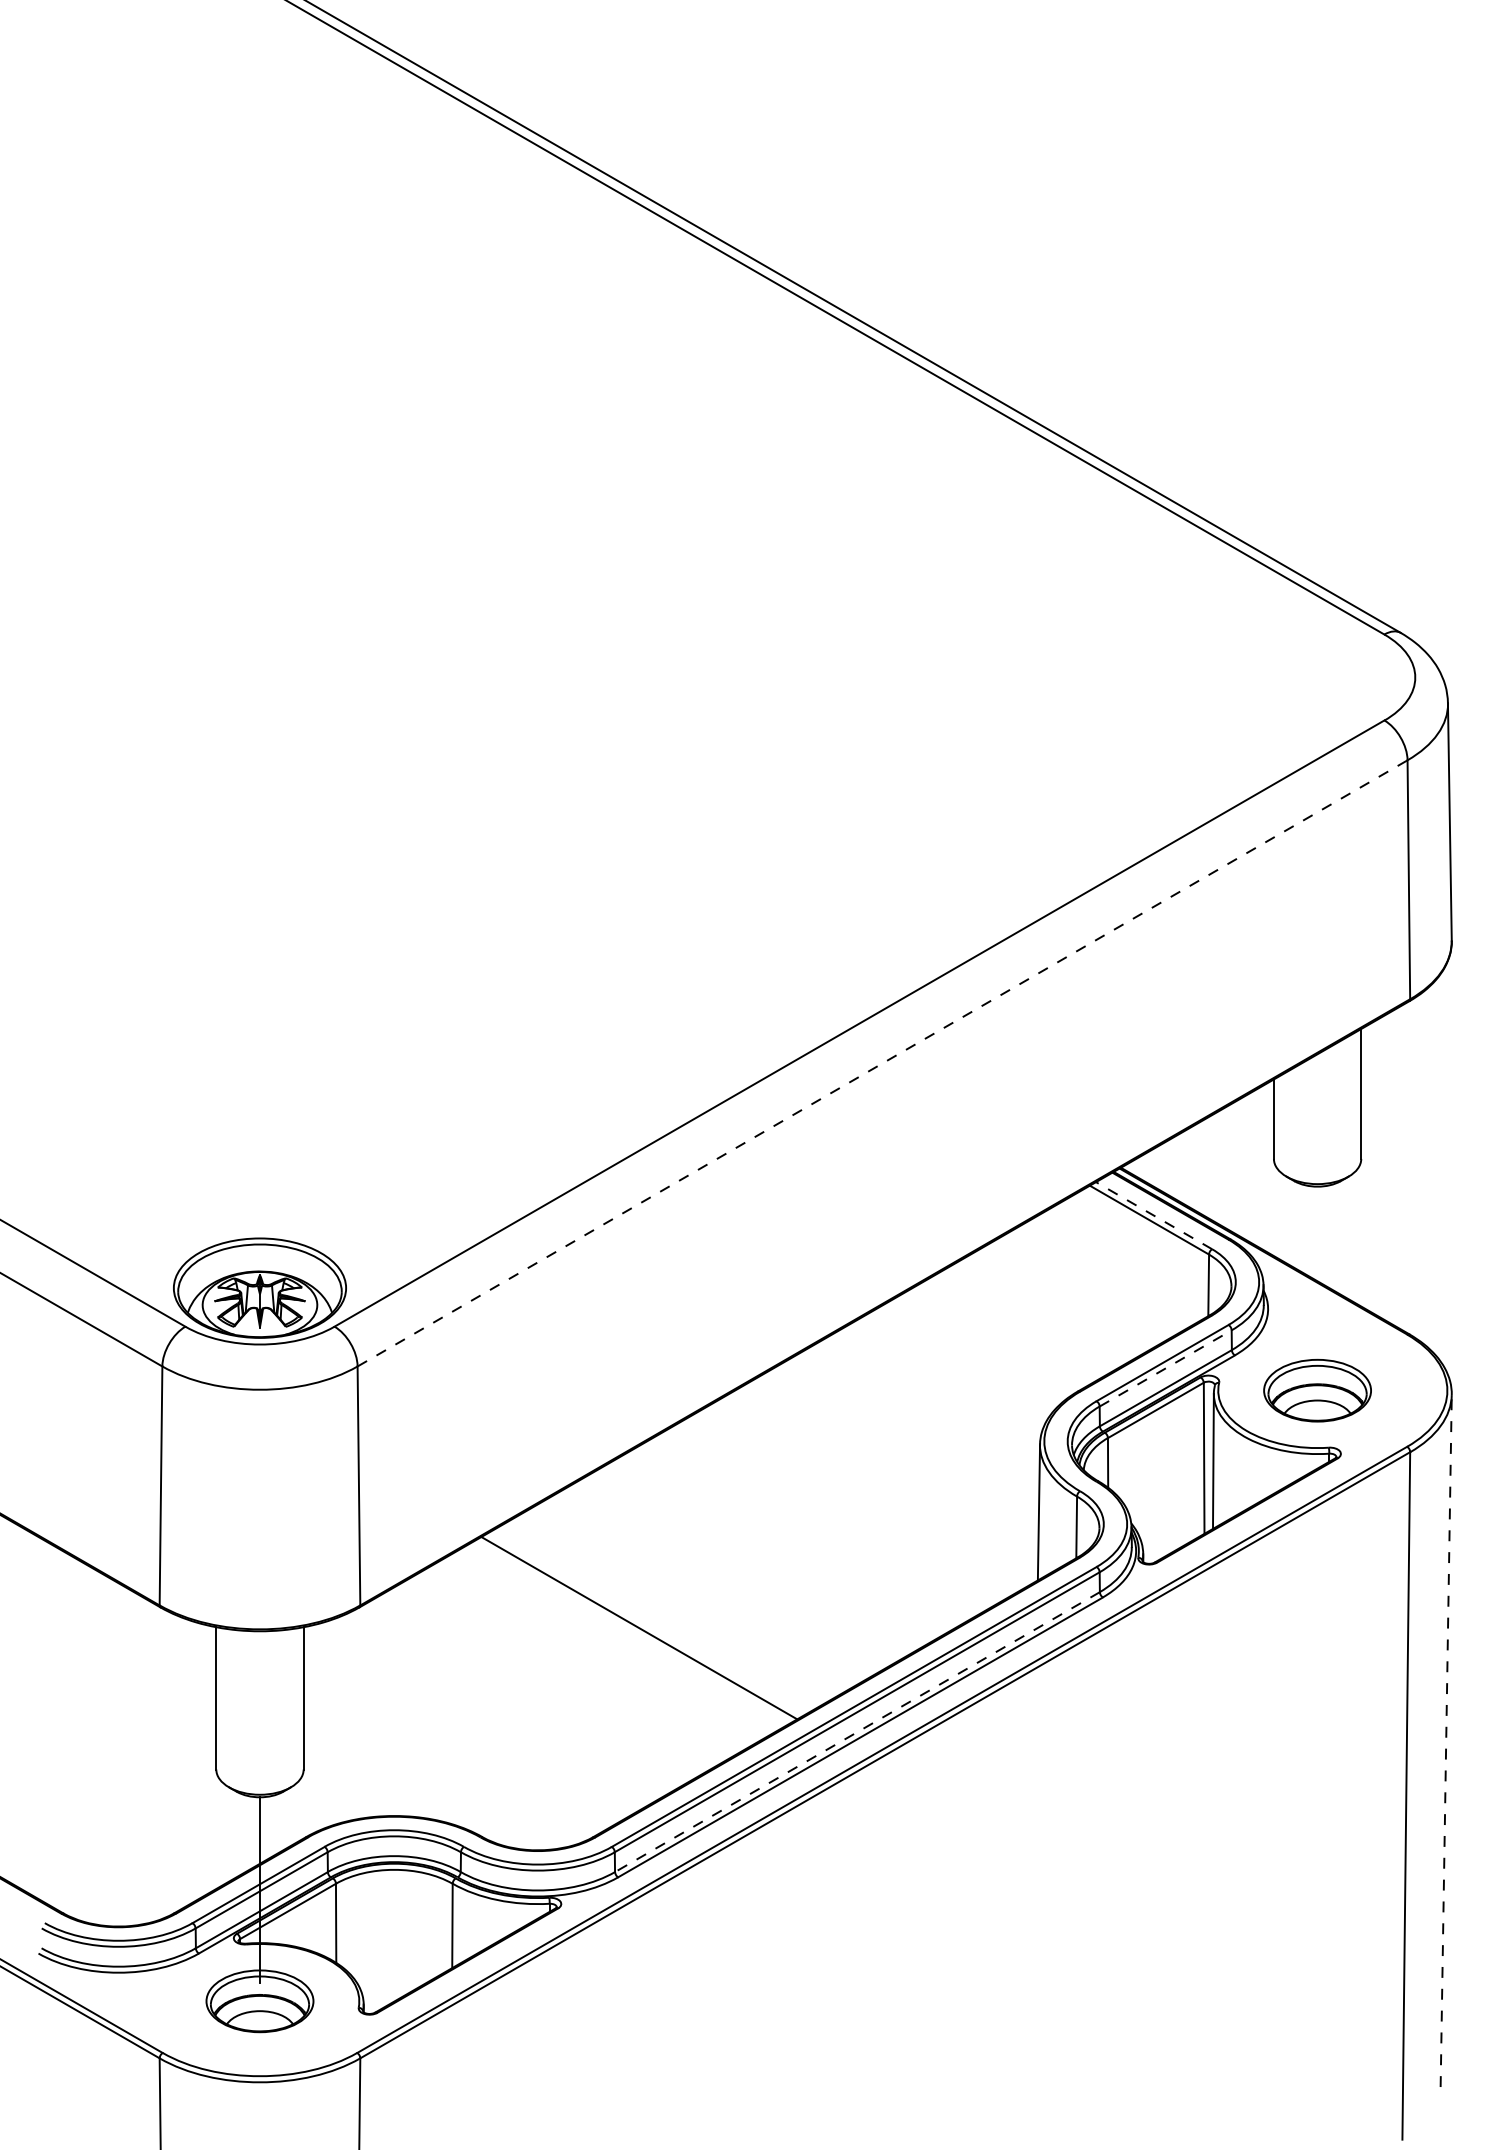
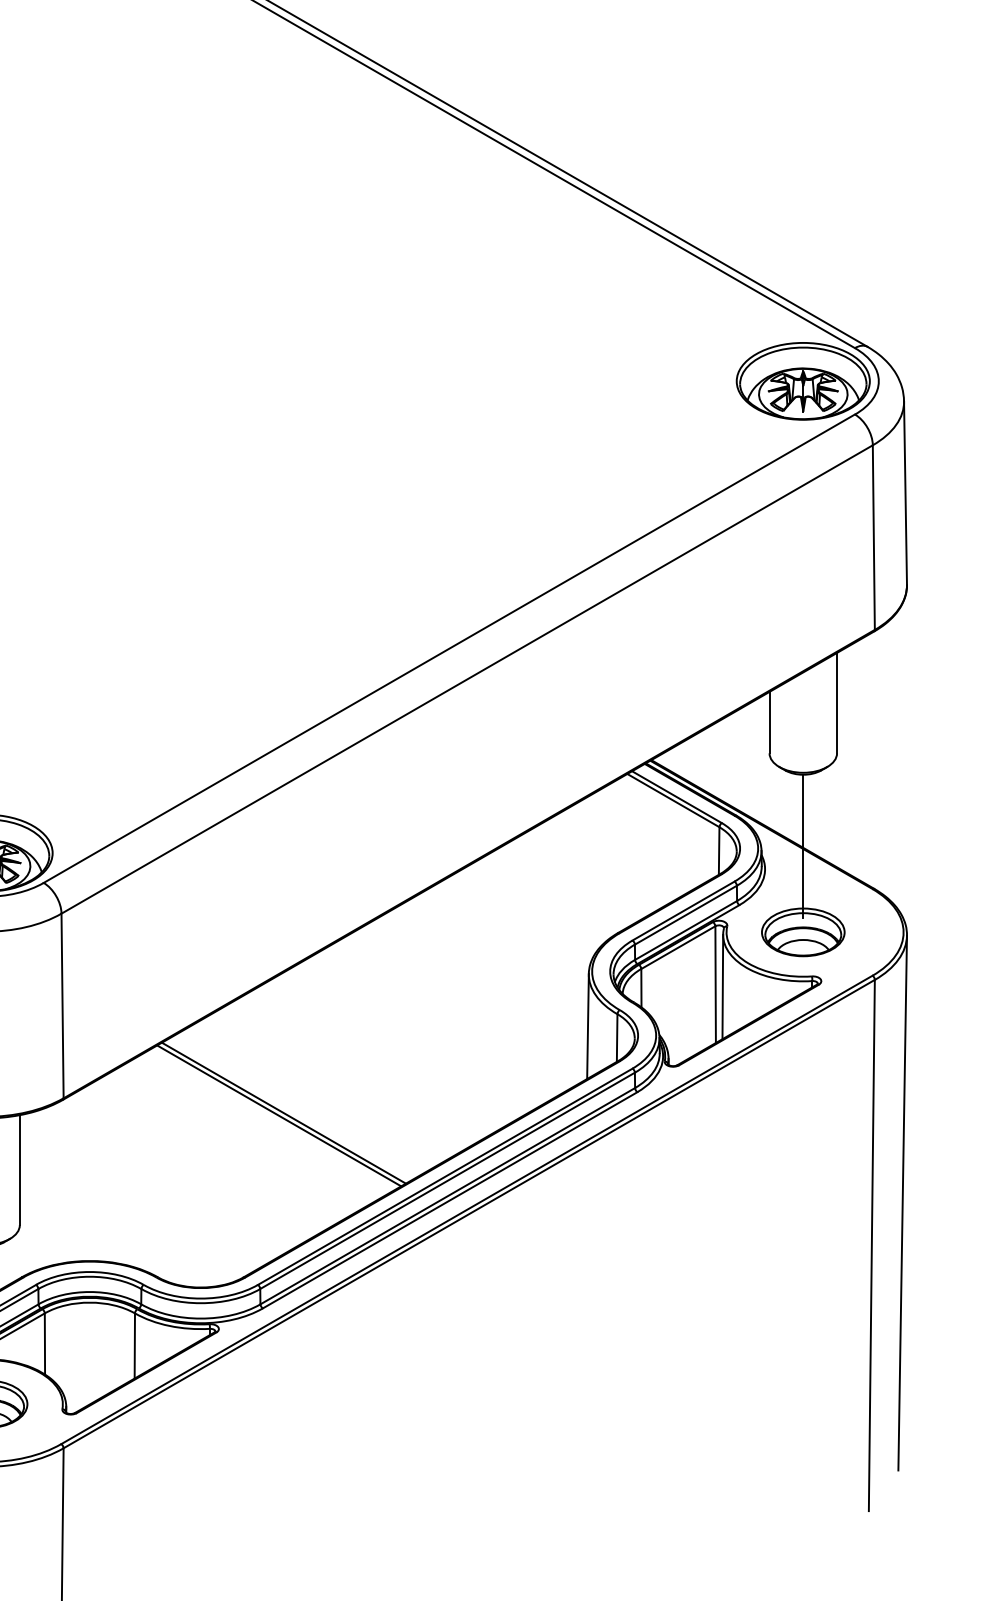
part: (1317, 677) -> (803, 381), added
line: (883, 1063) -> (467, 679), dashed -> solid
line: (1153, 1215) -> (676, 797), dashed -> solid
line: (1317, 1279) -> (803, 846), added
line: (1166, 1368) -> (686, 915), dashed -> solid
line: (645, 1624) -> (283, 1113), added
line: (857, 1732) -> (447, 1196), dashed -> solid
line: (1446, 1740) -> (902, 1202), dashed -> solid

